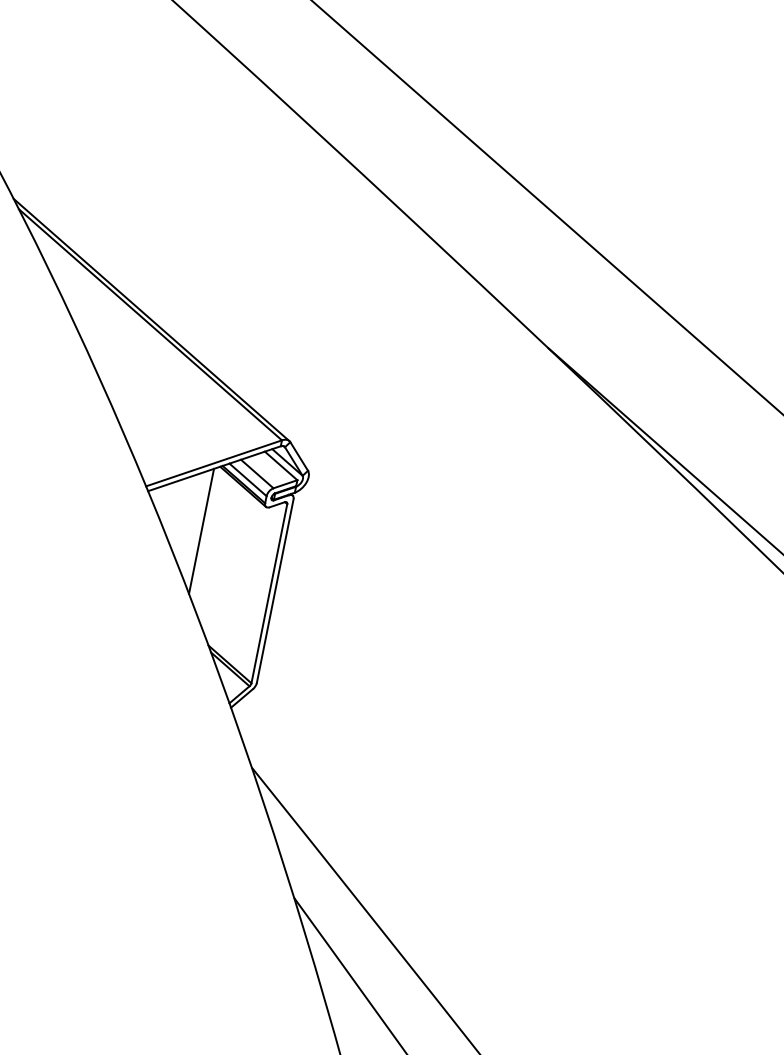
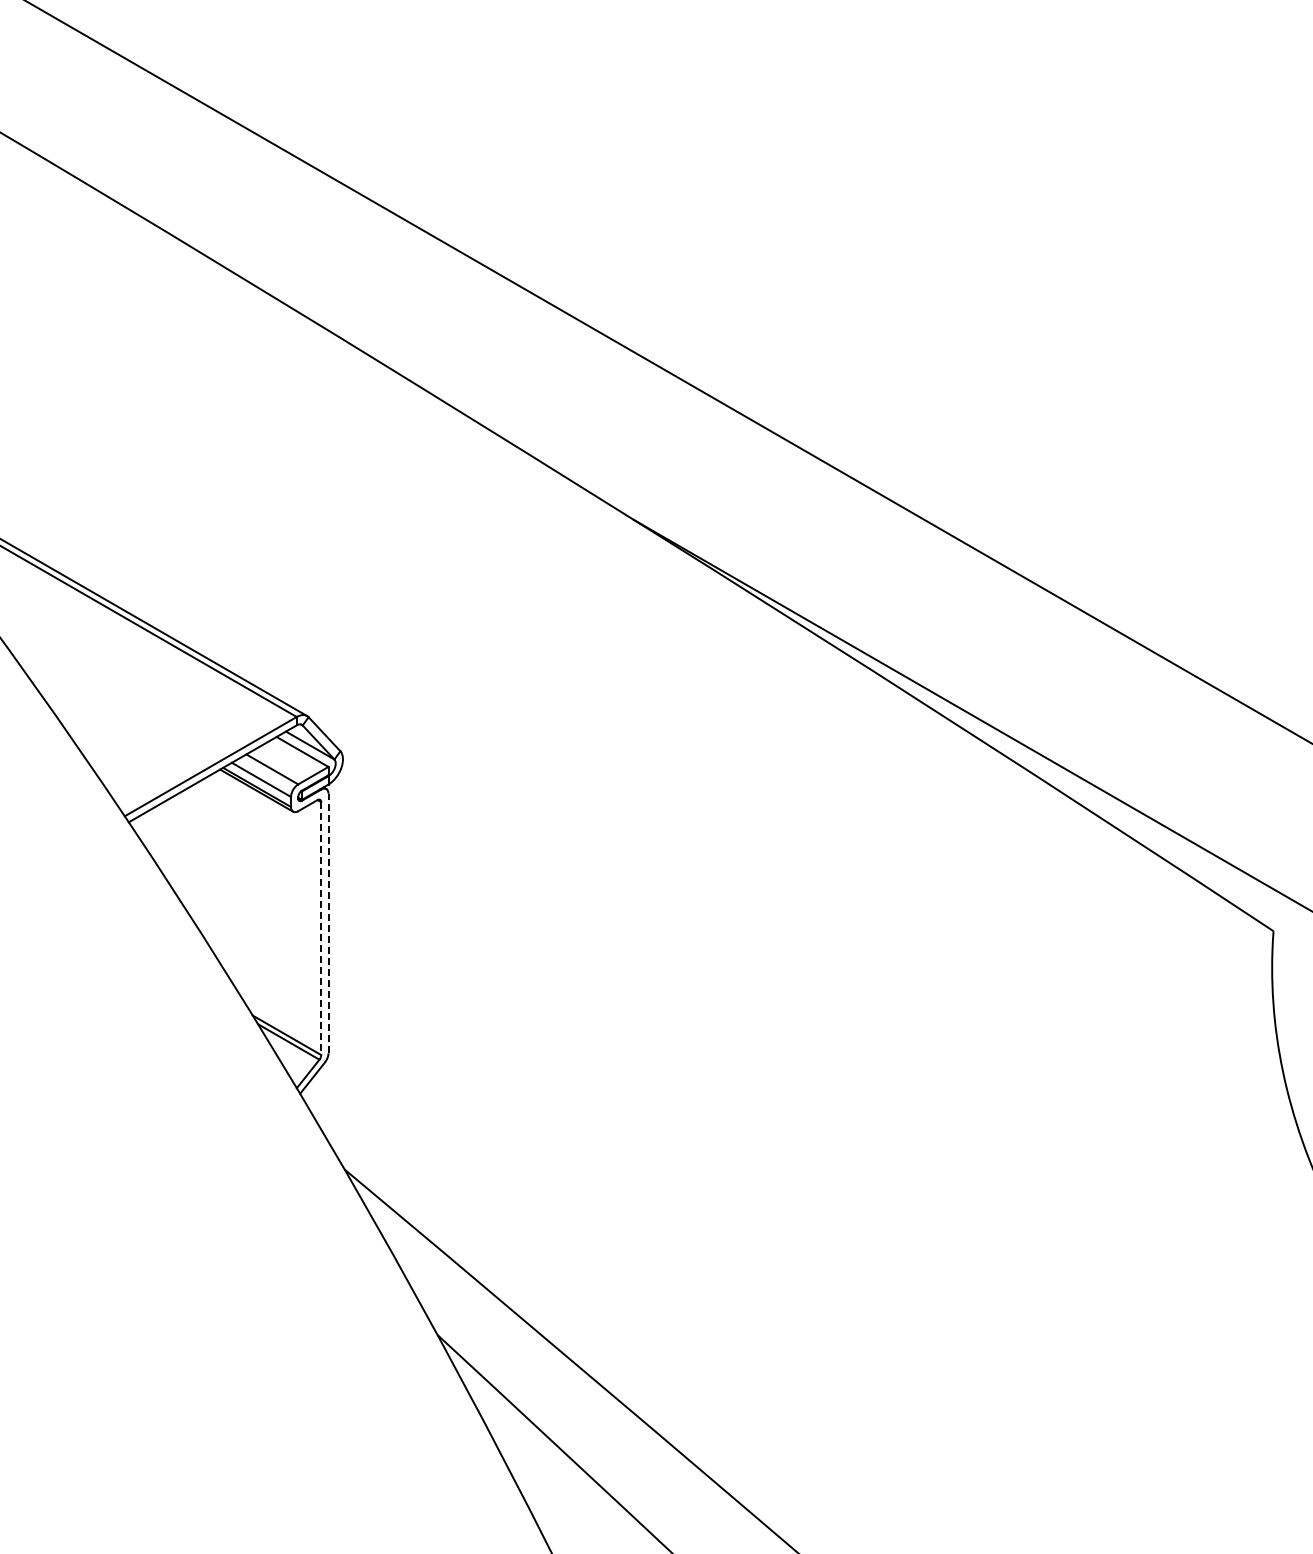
line: (201, 531) -> (212, 862), removed
line: (275, 591) -> (328, 923), solid -> dashed
line: (269, 594) -> (321, 929), solid -> dashed

